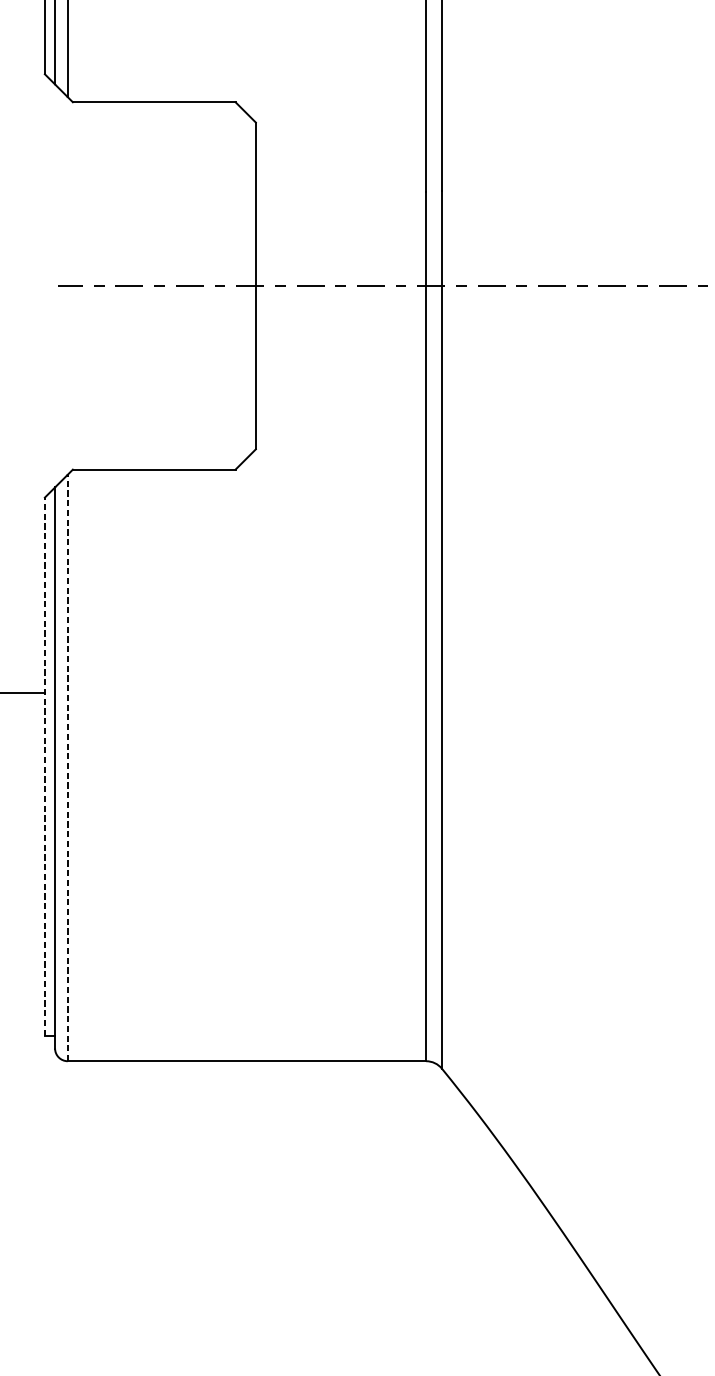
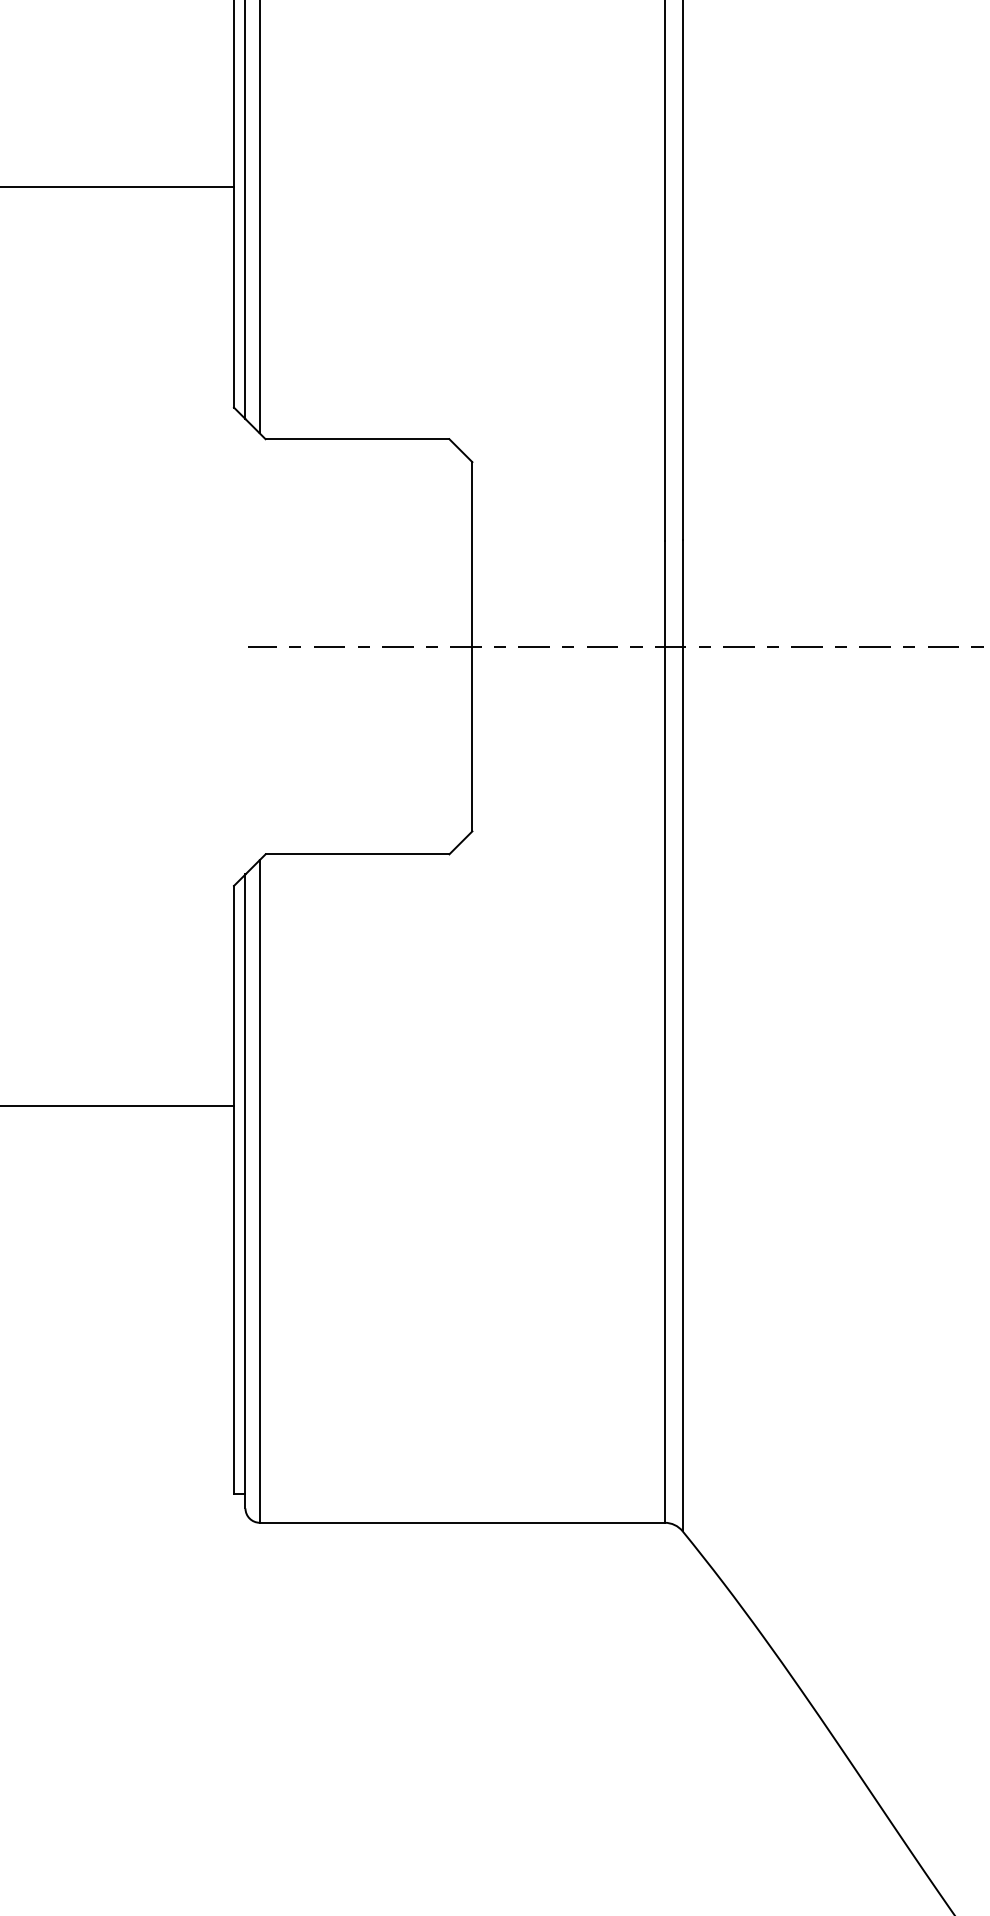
line: (44, 766) -> (233, 1189), dashed -> solid
line: (67, 767) -> (259, 1190), dashed -> solid

